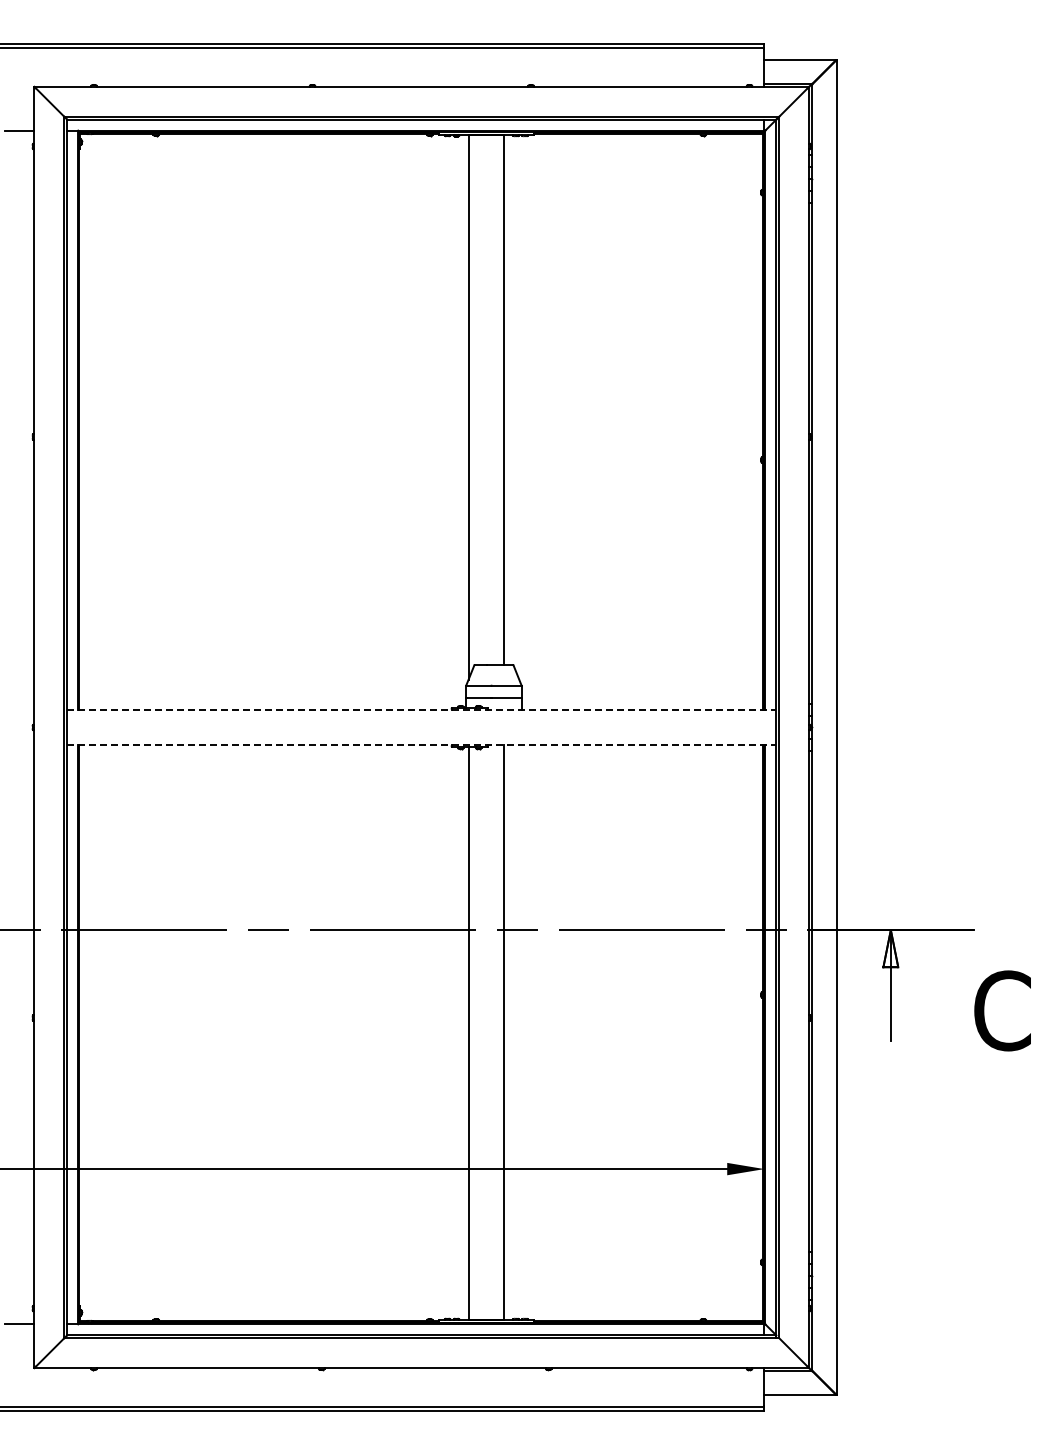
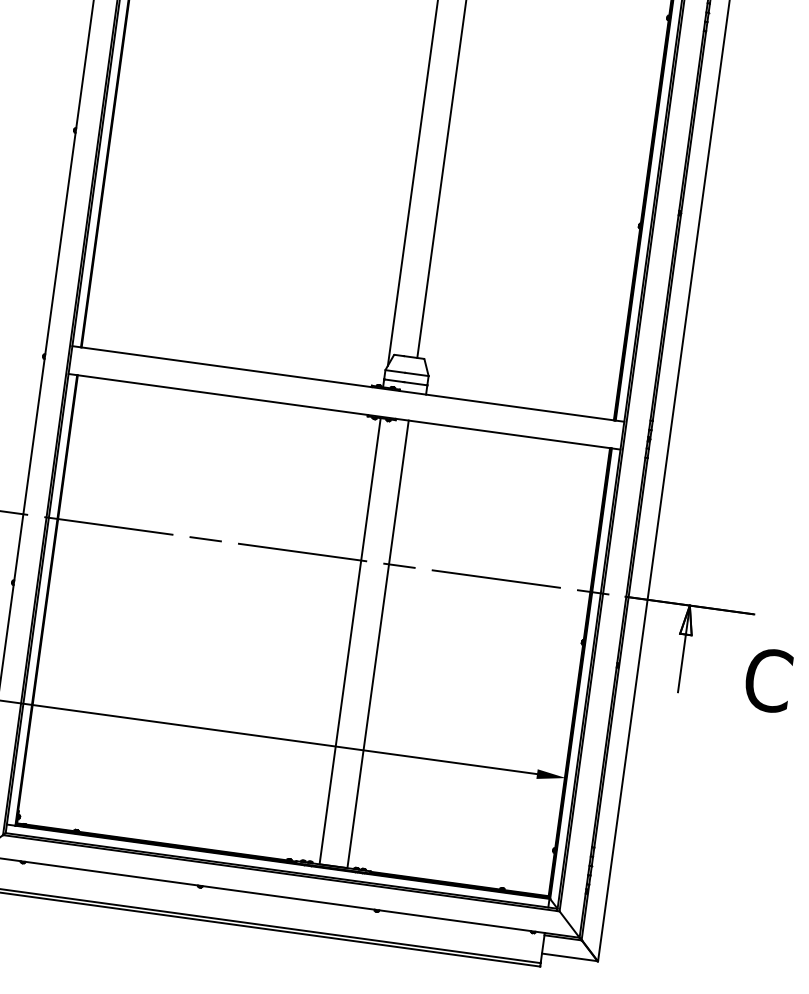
line: (421, 709) -> (348, 383), dashed -> solid
line: (421, 745) -> (344, 411), dashed -> solid

